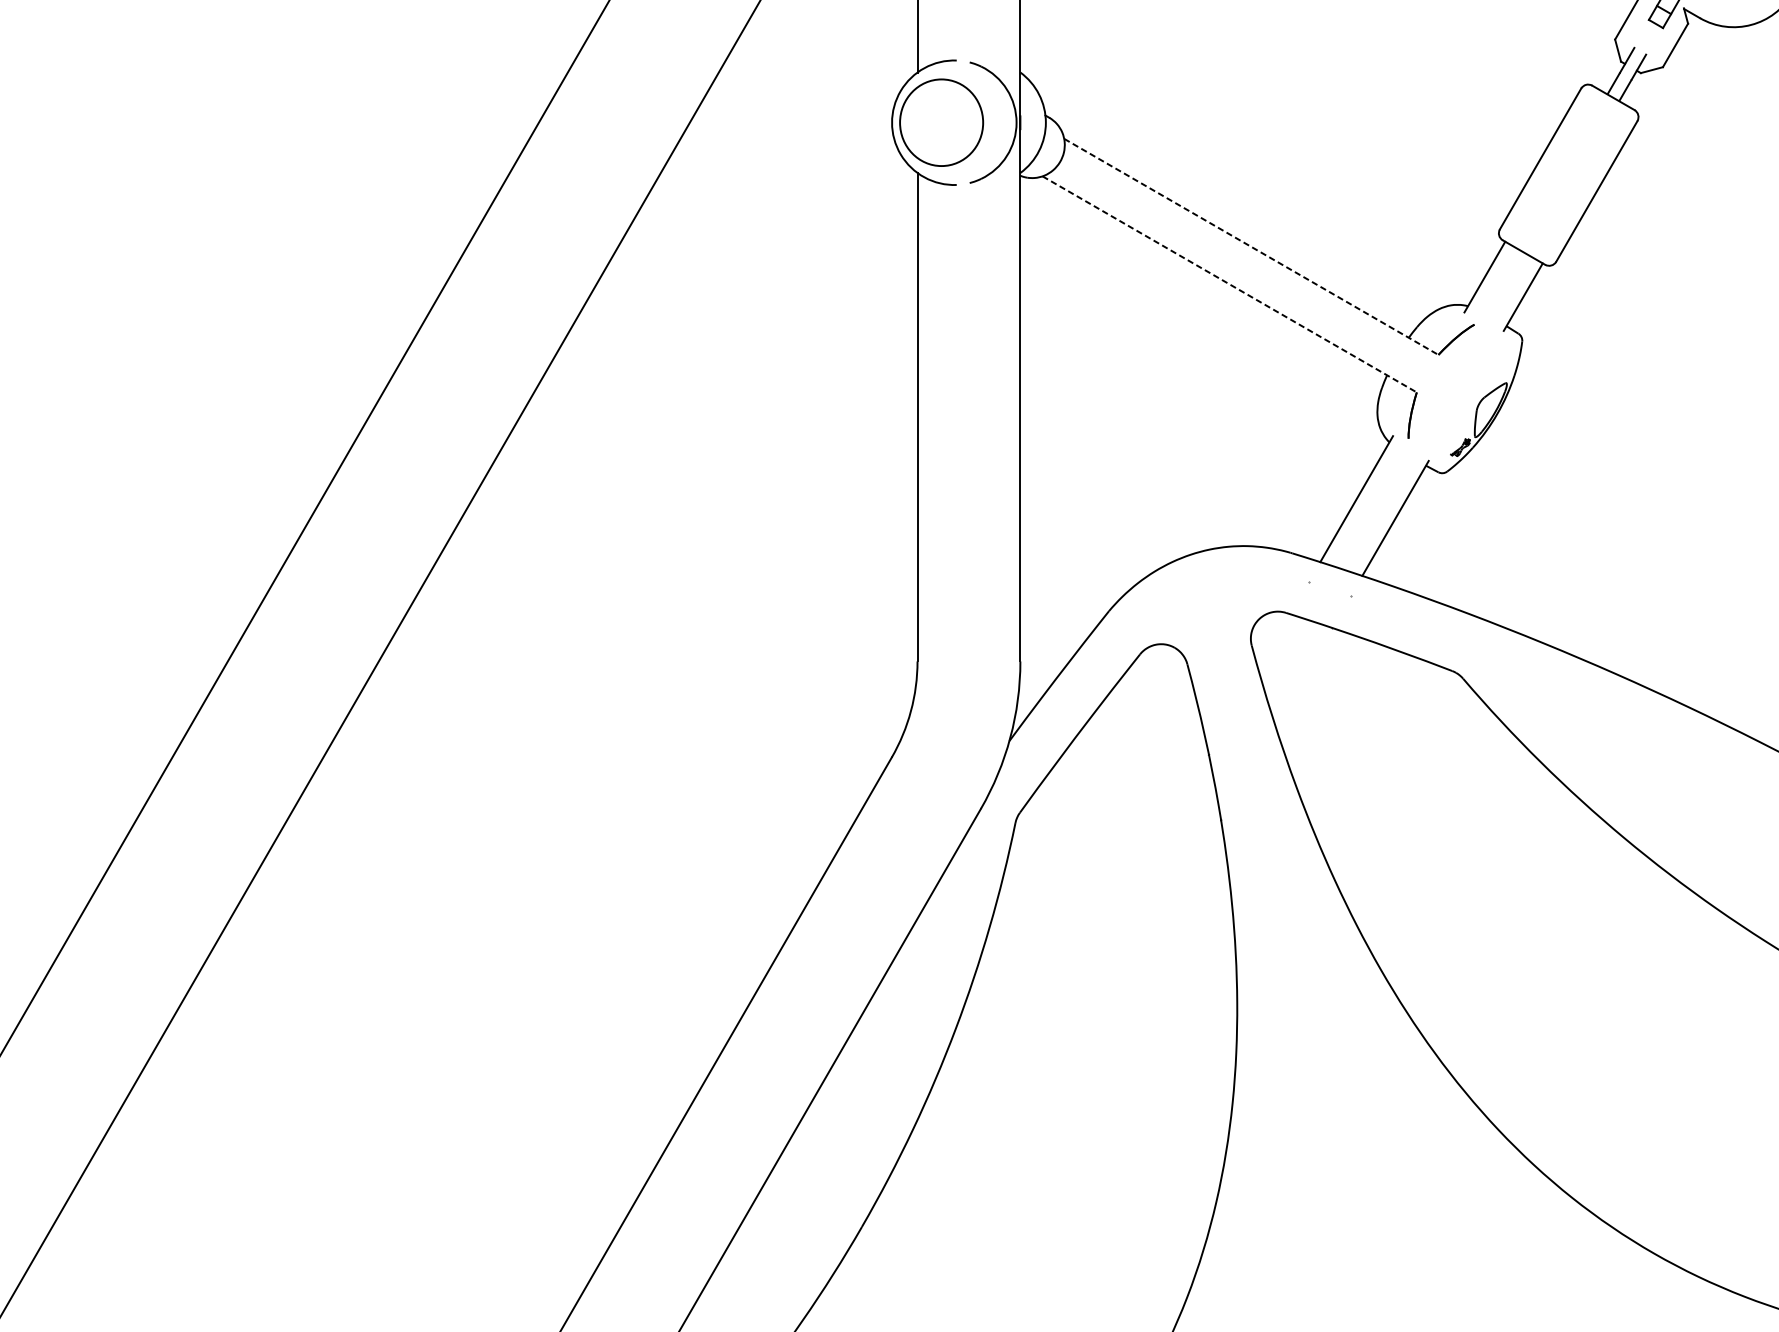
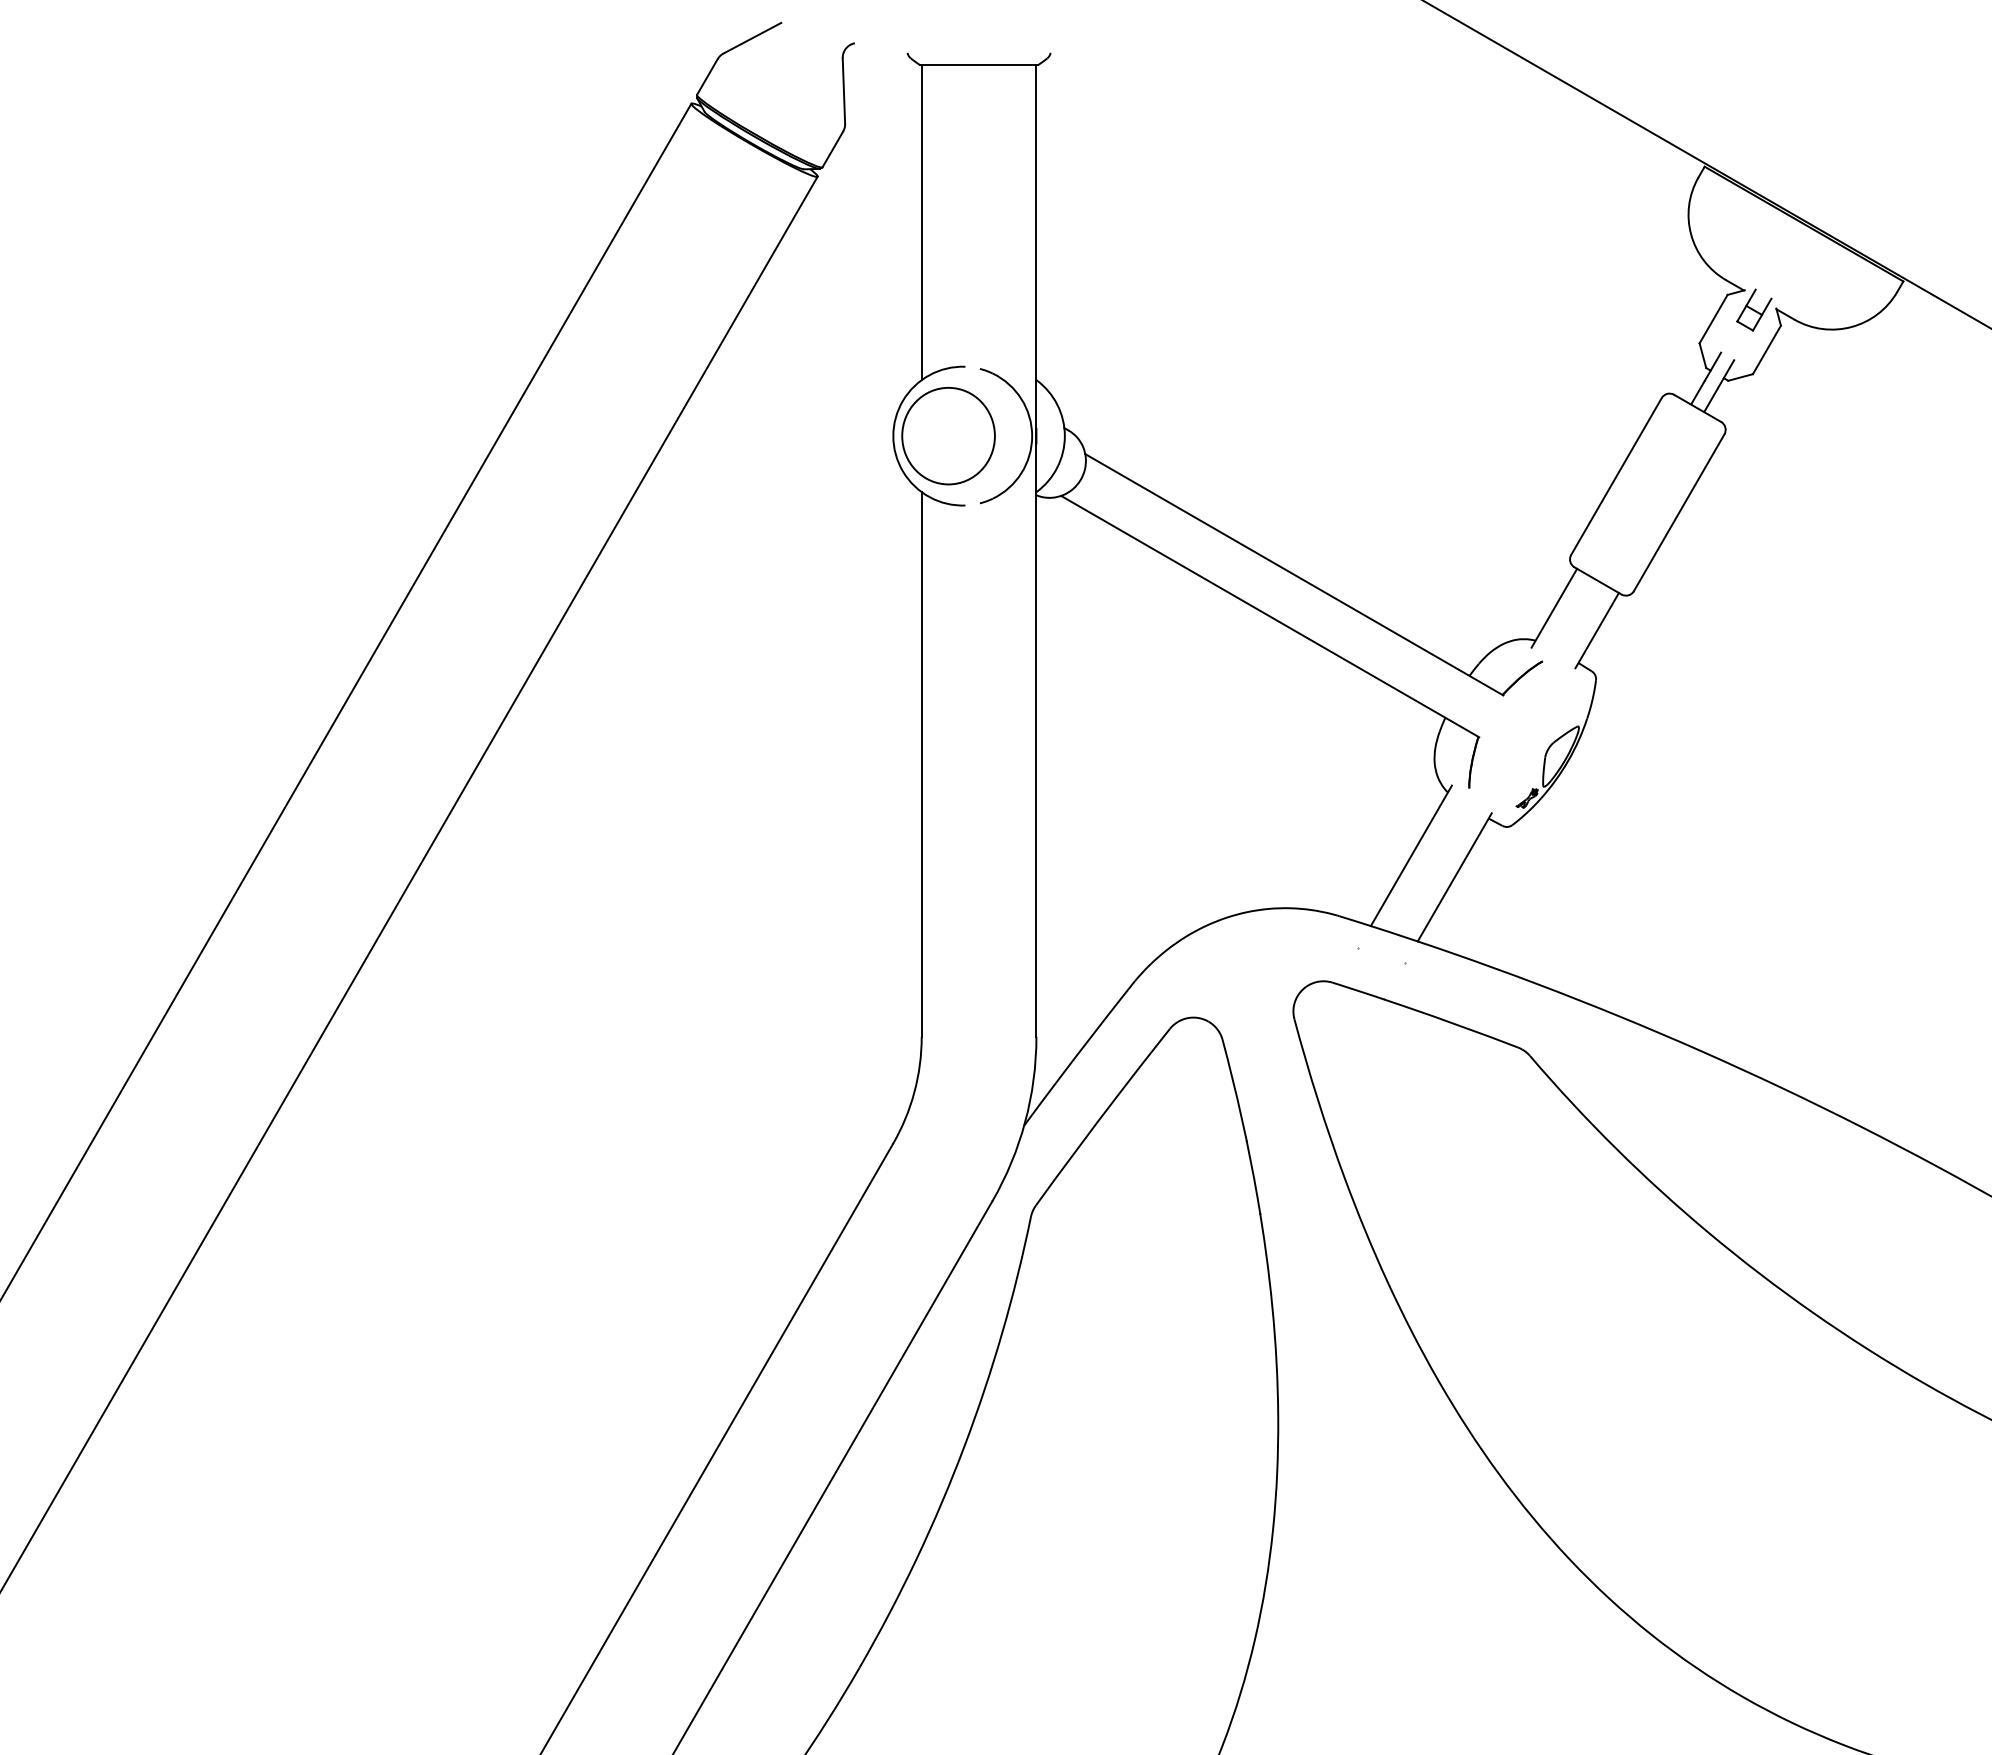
line: (1251, 247) -> (1294, 575), dashed -> solid
line: (1230, 284) -> (1270, 616), dashed -> solid

